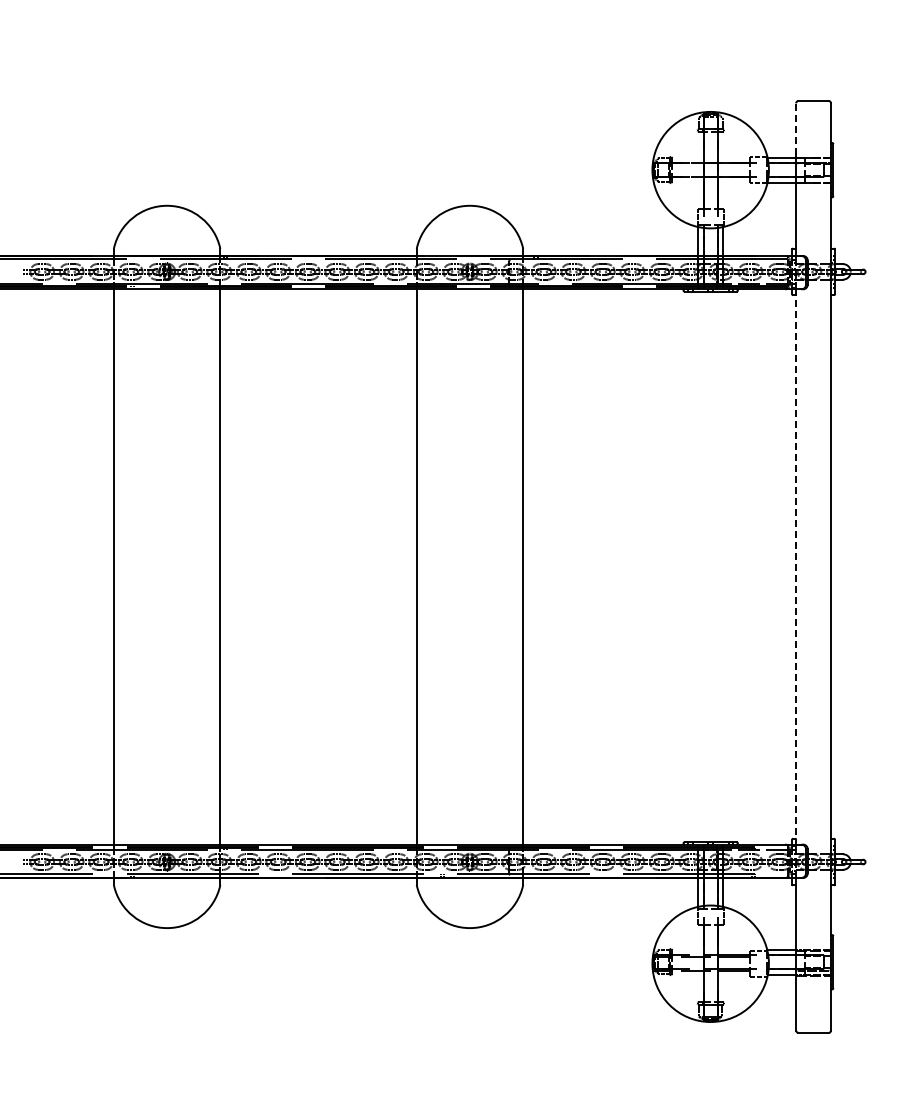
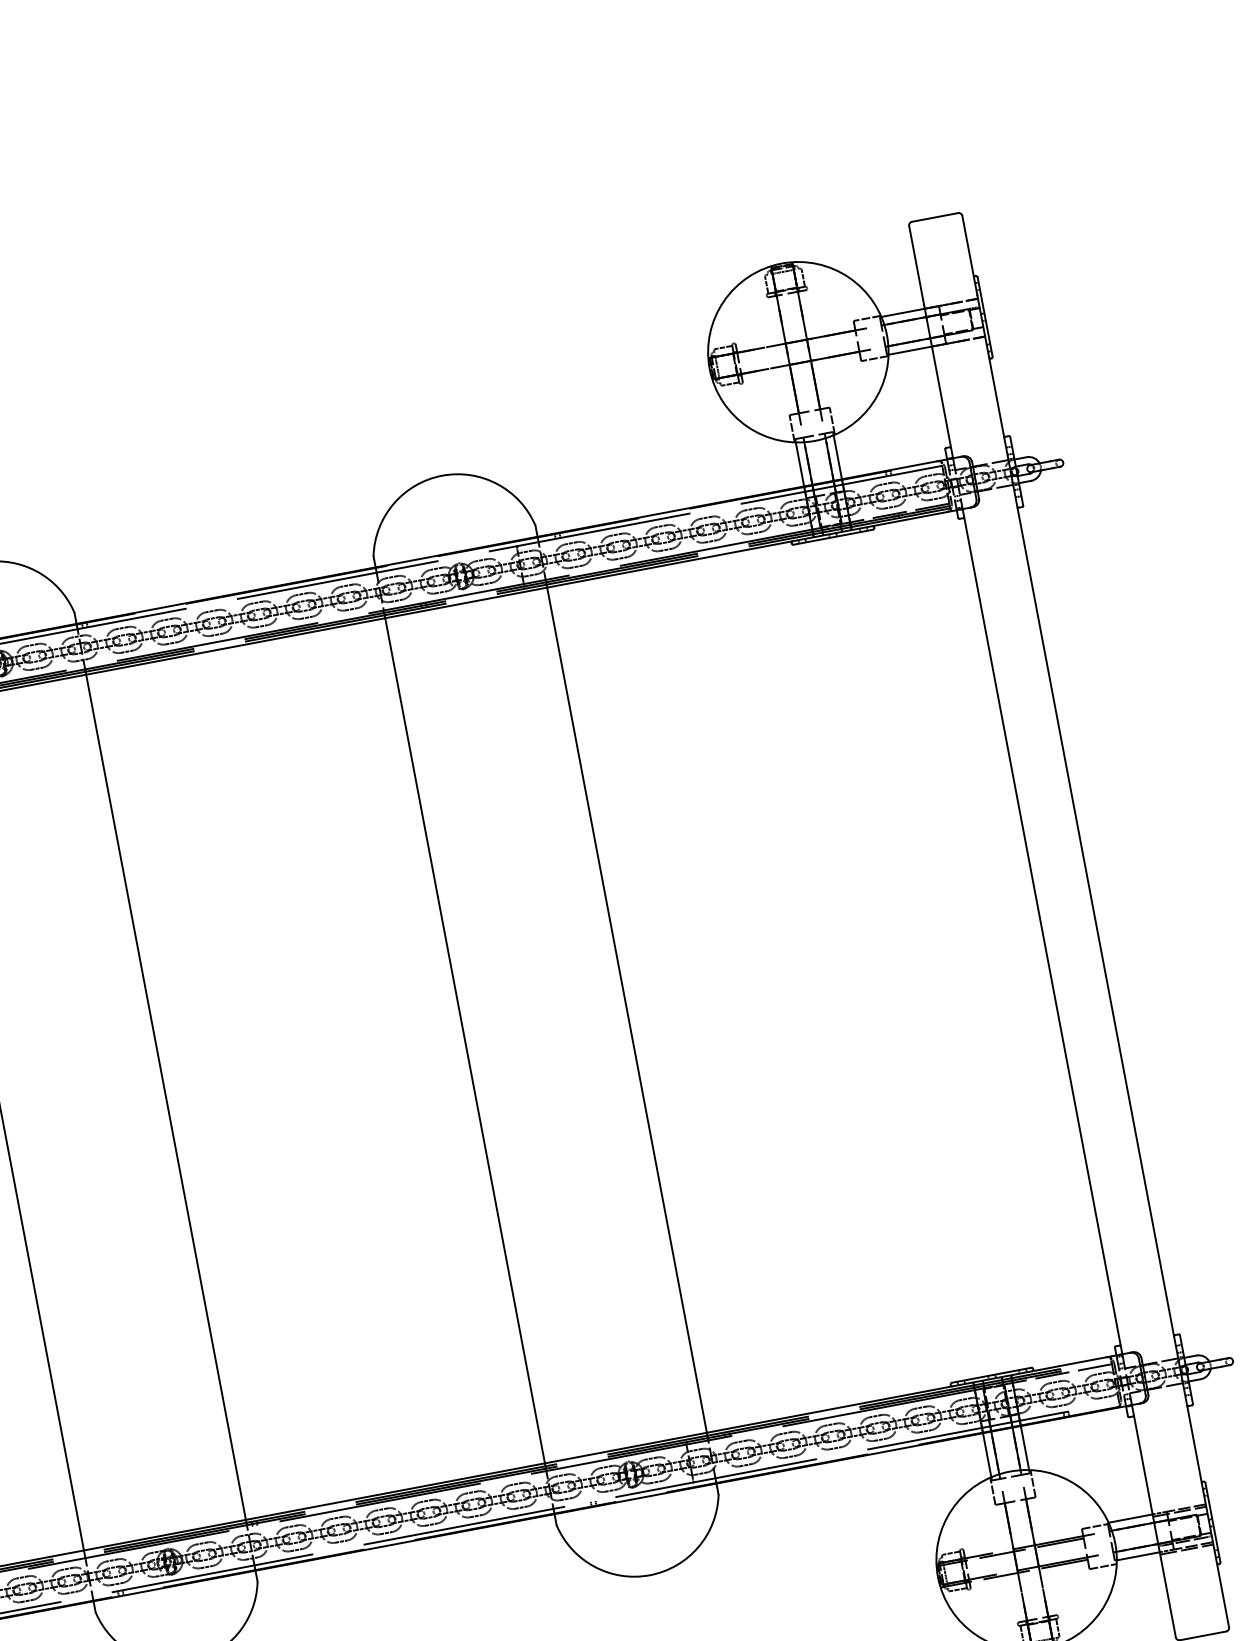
line: (796, 128) -> (916, 264), dashed -> solid
line: (796, 566) -> (1042, 930), dashed -> solid

